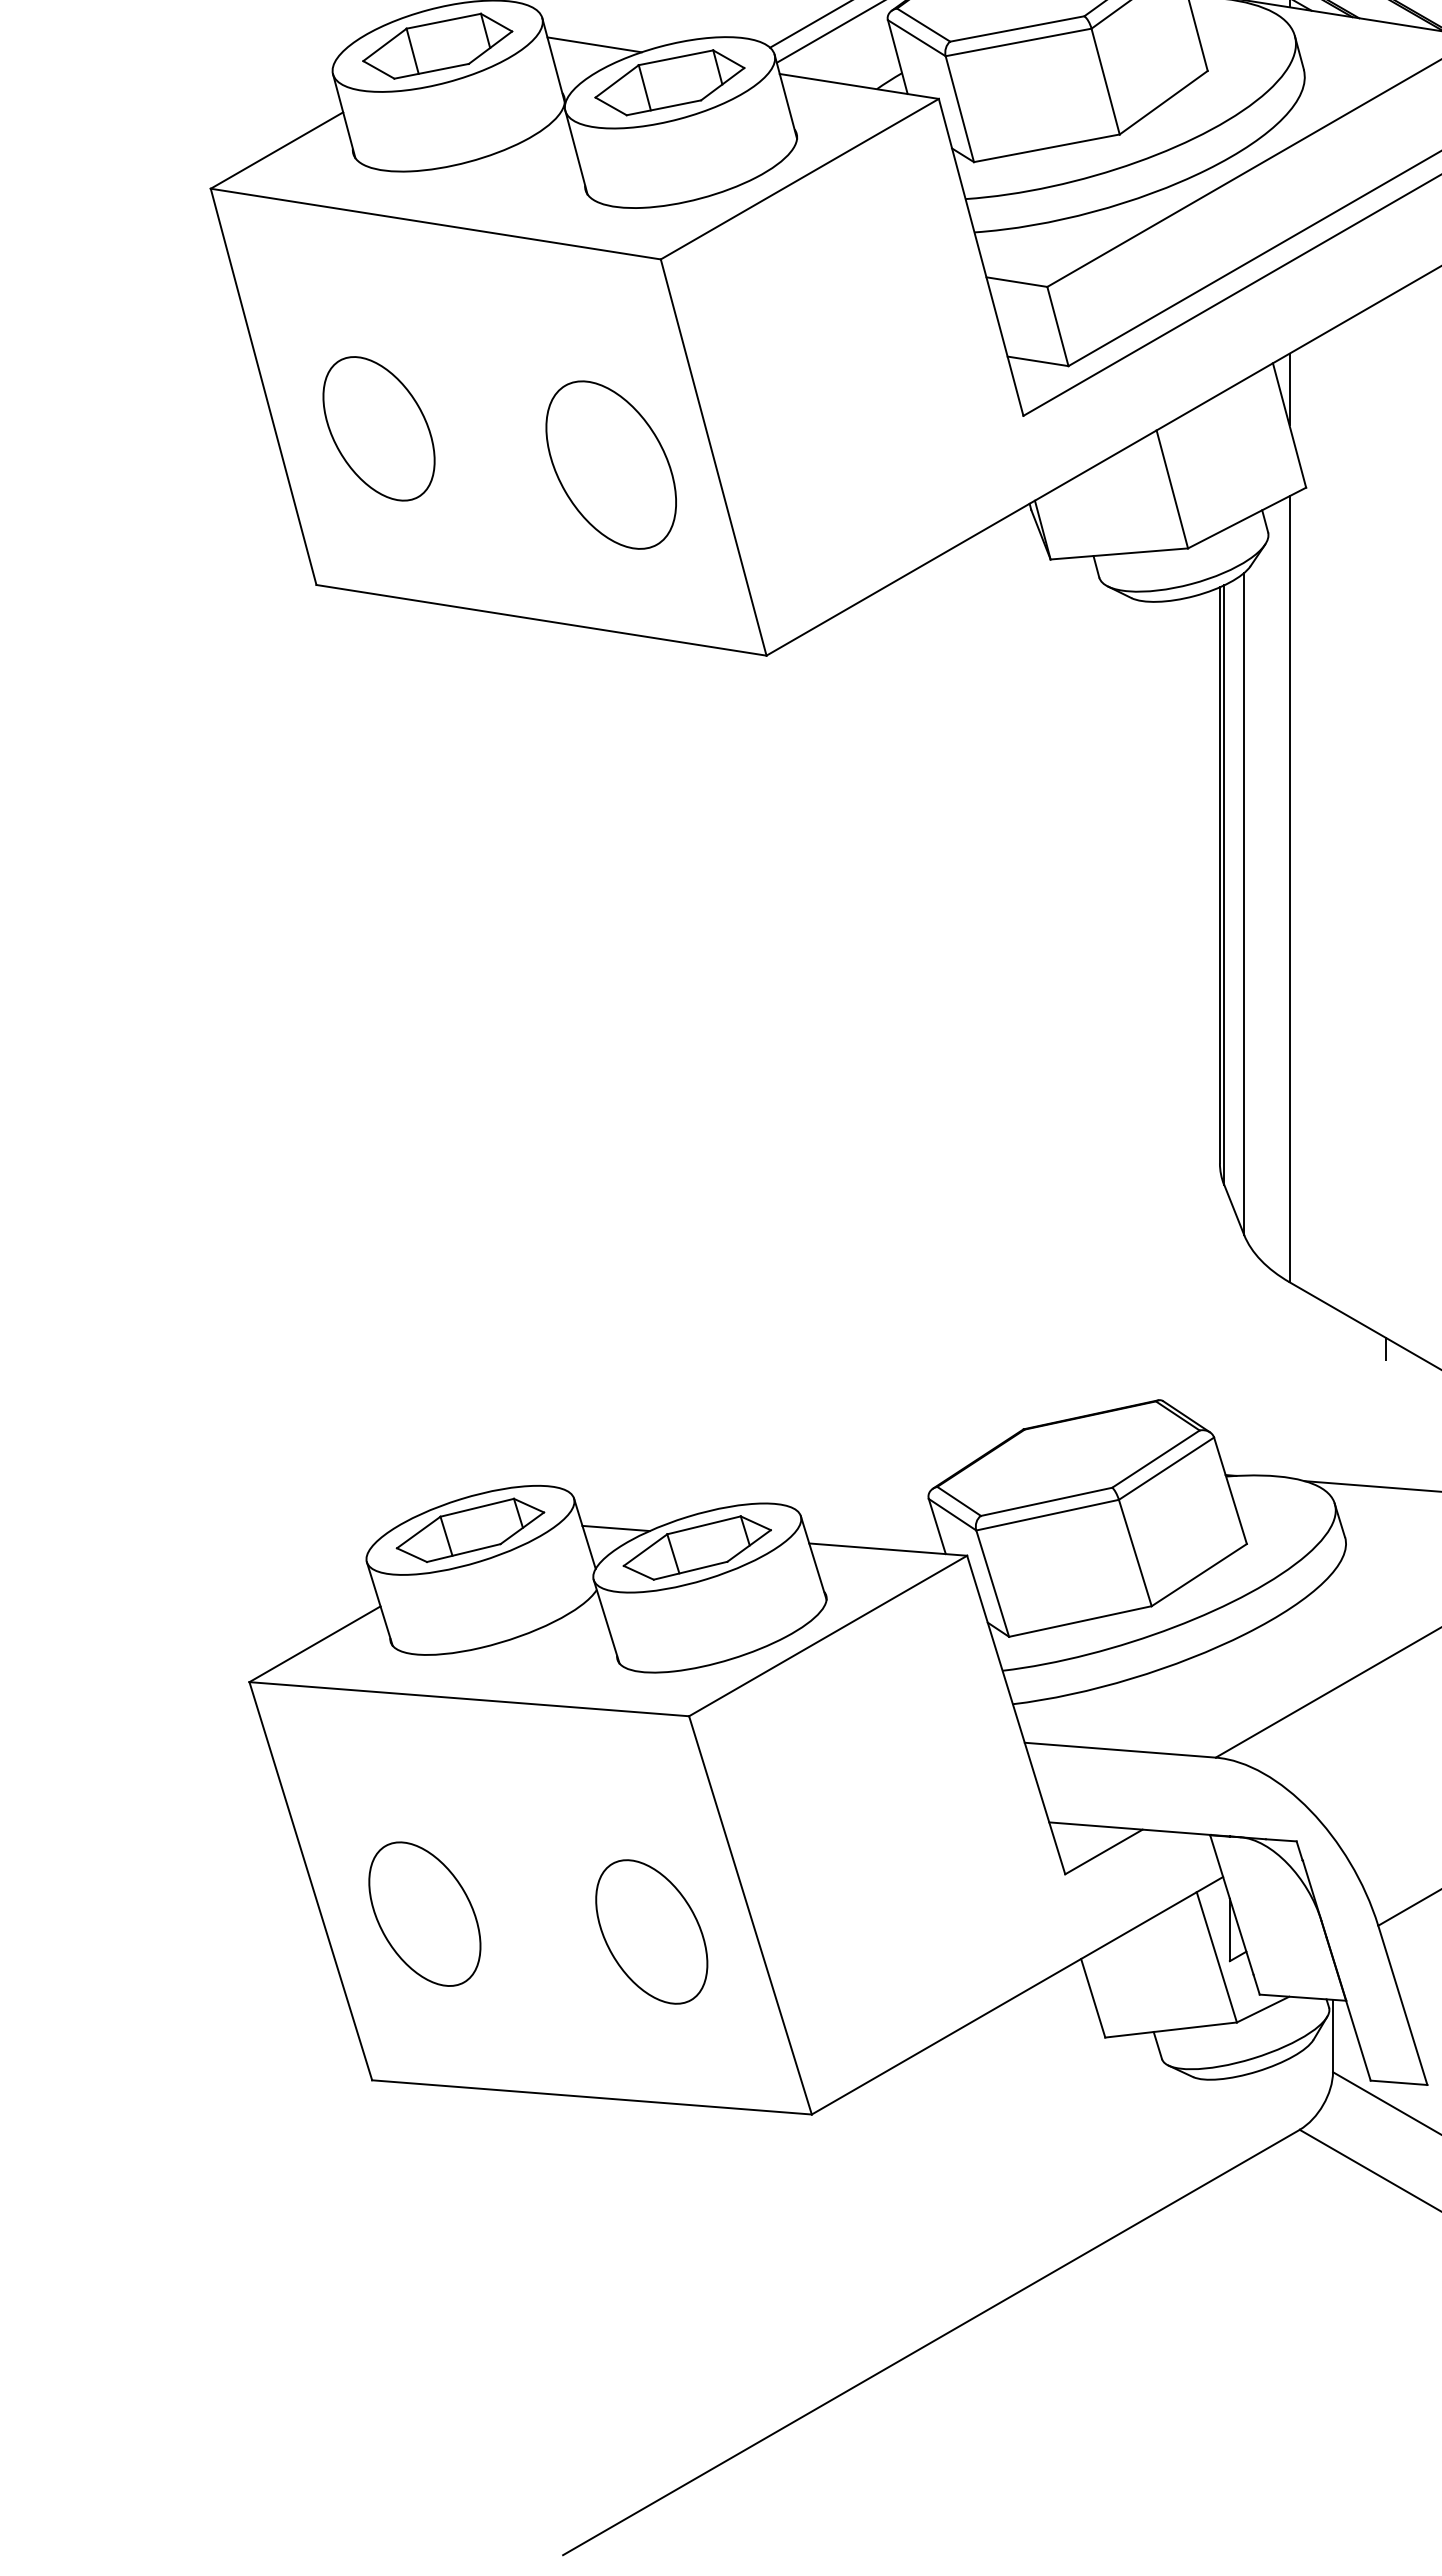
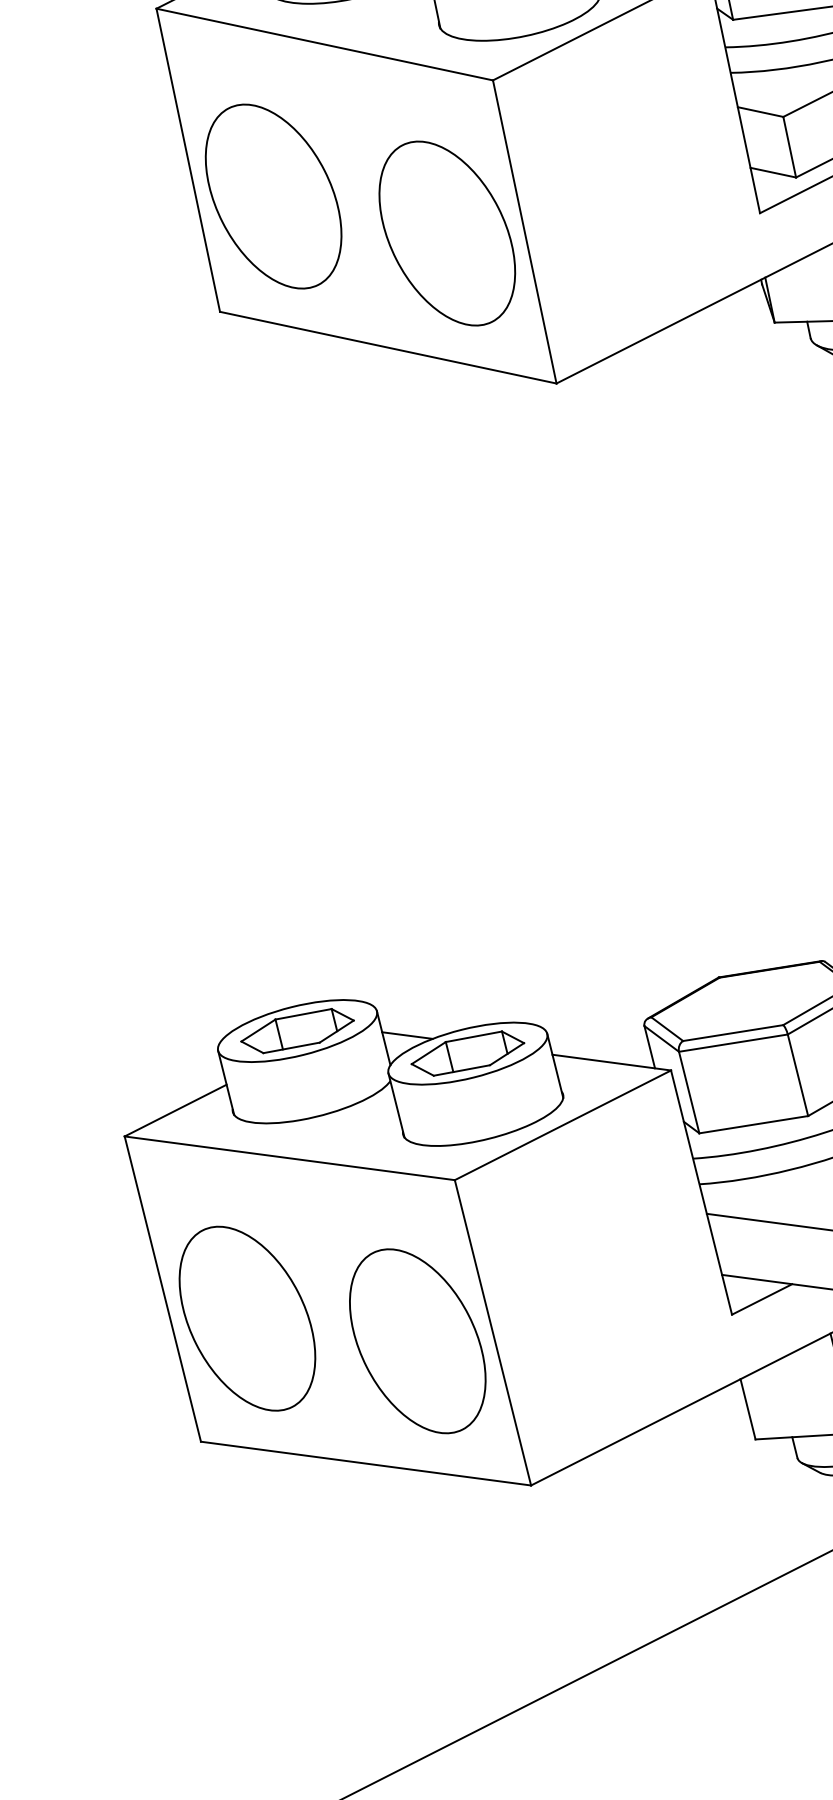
part: (378, 428) -> (273, 196), size x1.67
part: (610, 464) -> (446, 232), size x1.43
part: (424, 1913) -> (247, 1318), size x1.67
part: (651, 1931) -> (417, 1340), size x1.67

